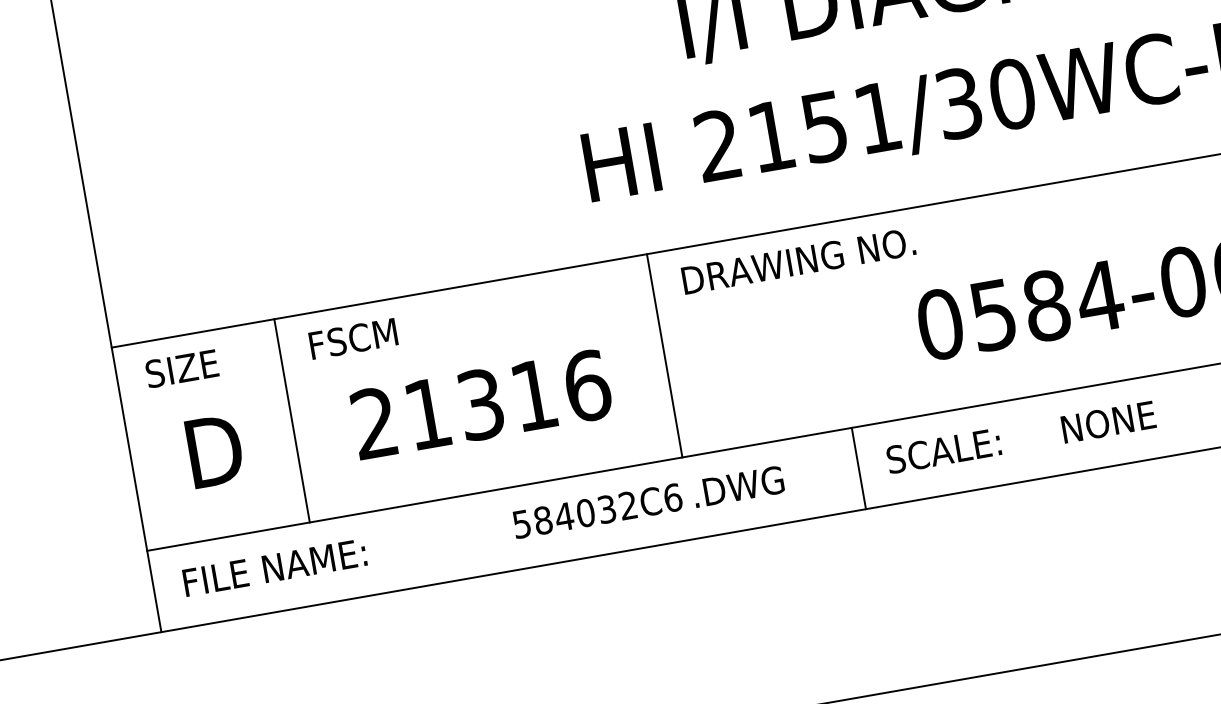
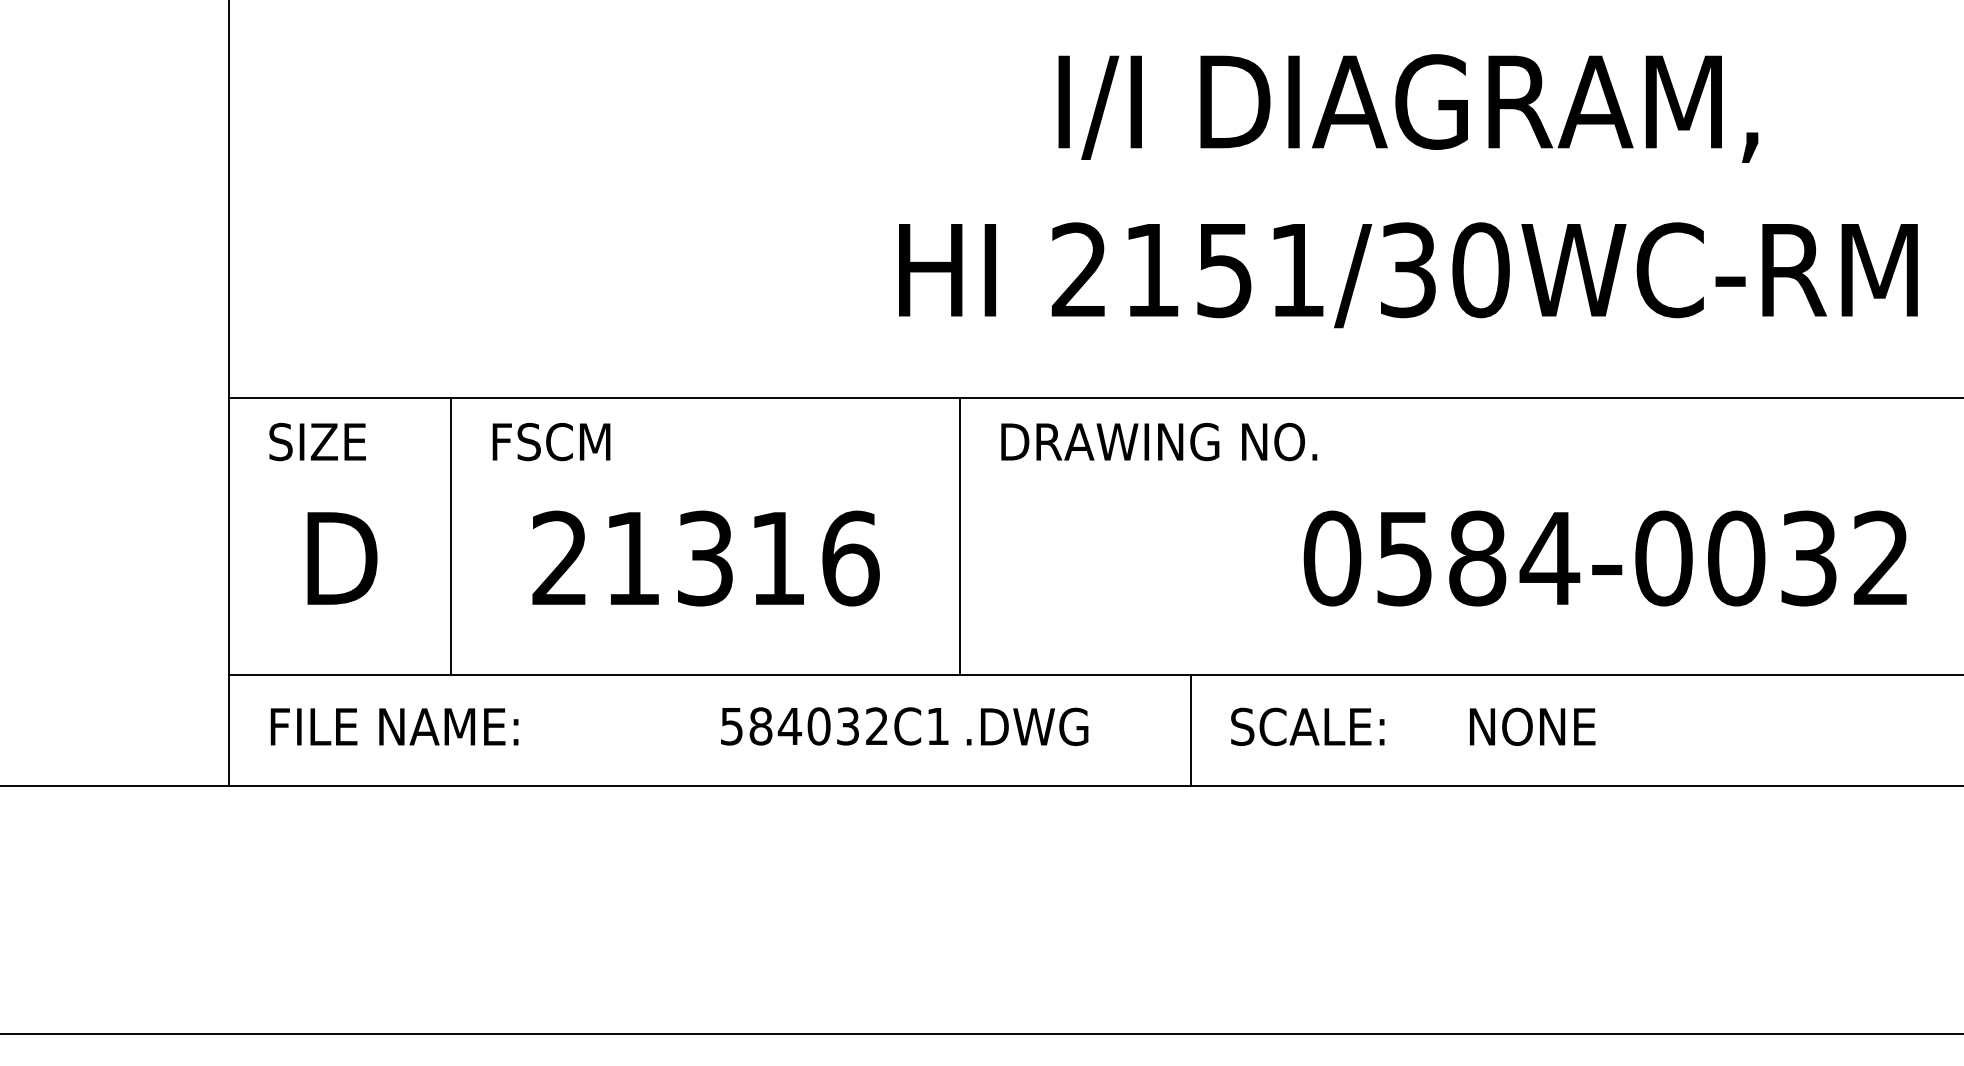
text: (672, 498) -> (937, 726), 584032C6 -> 584032C1

